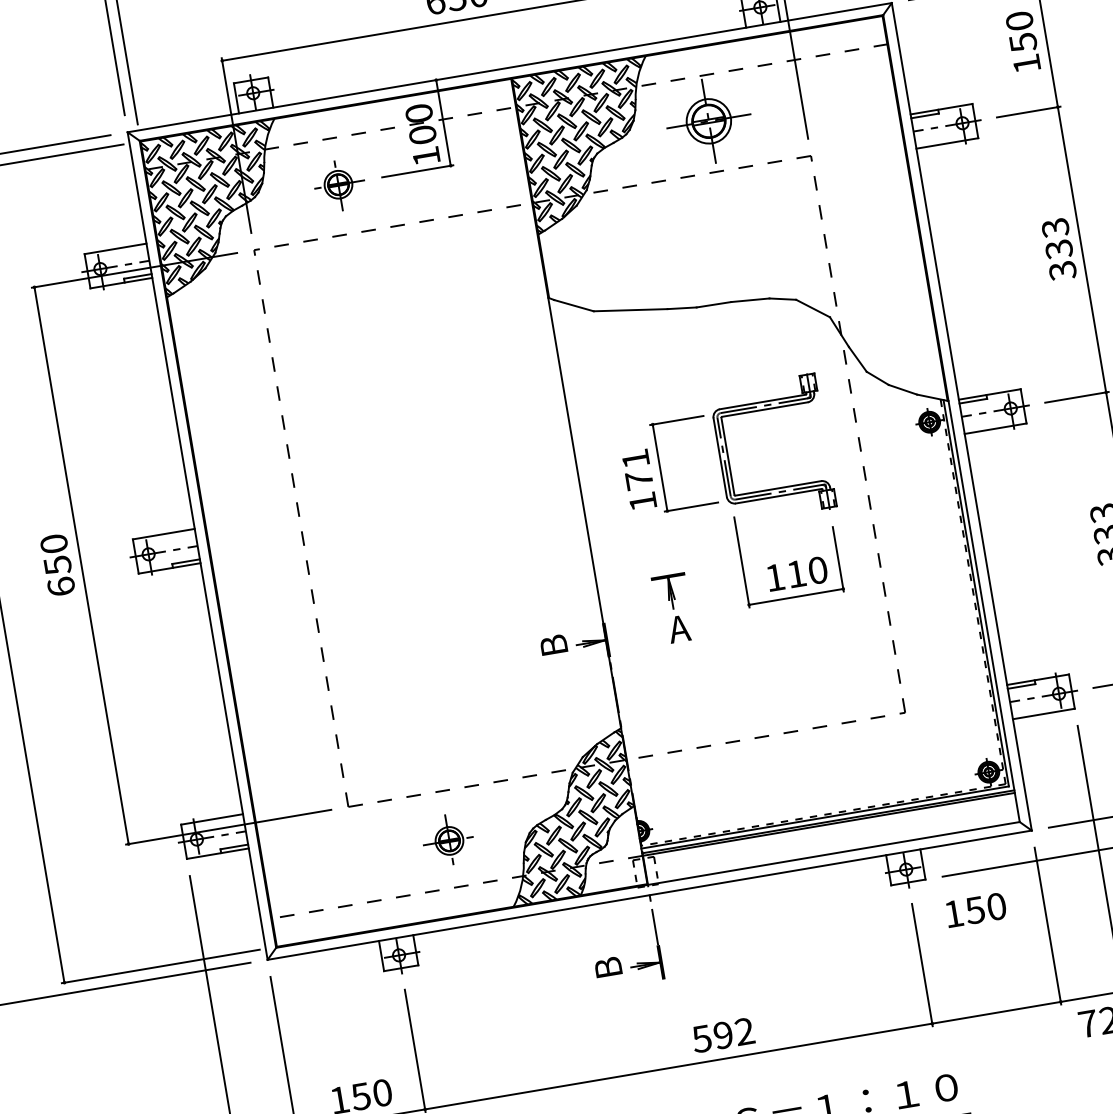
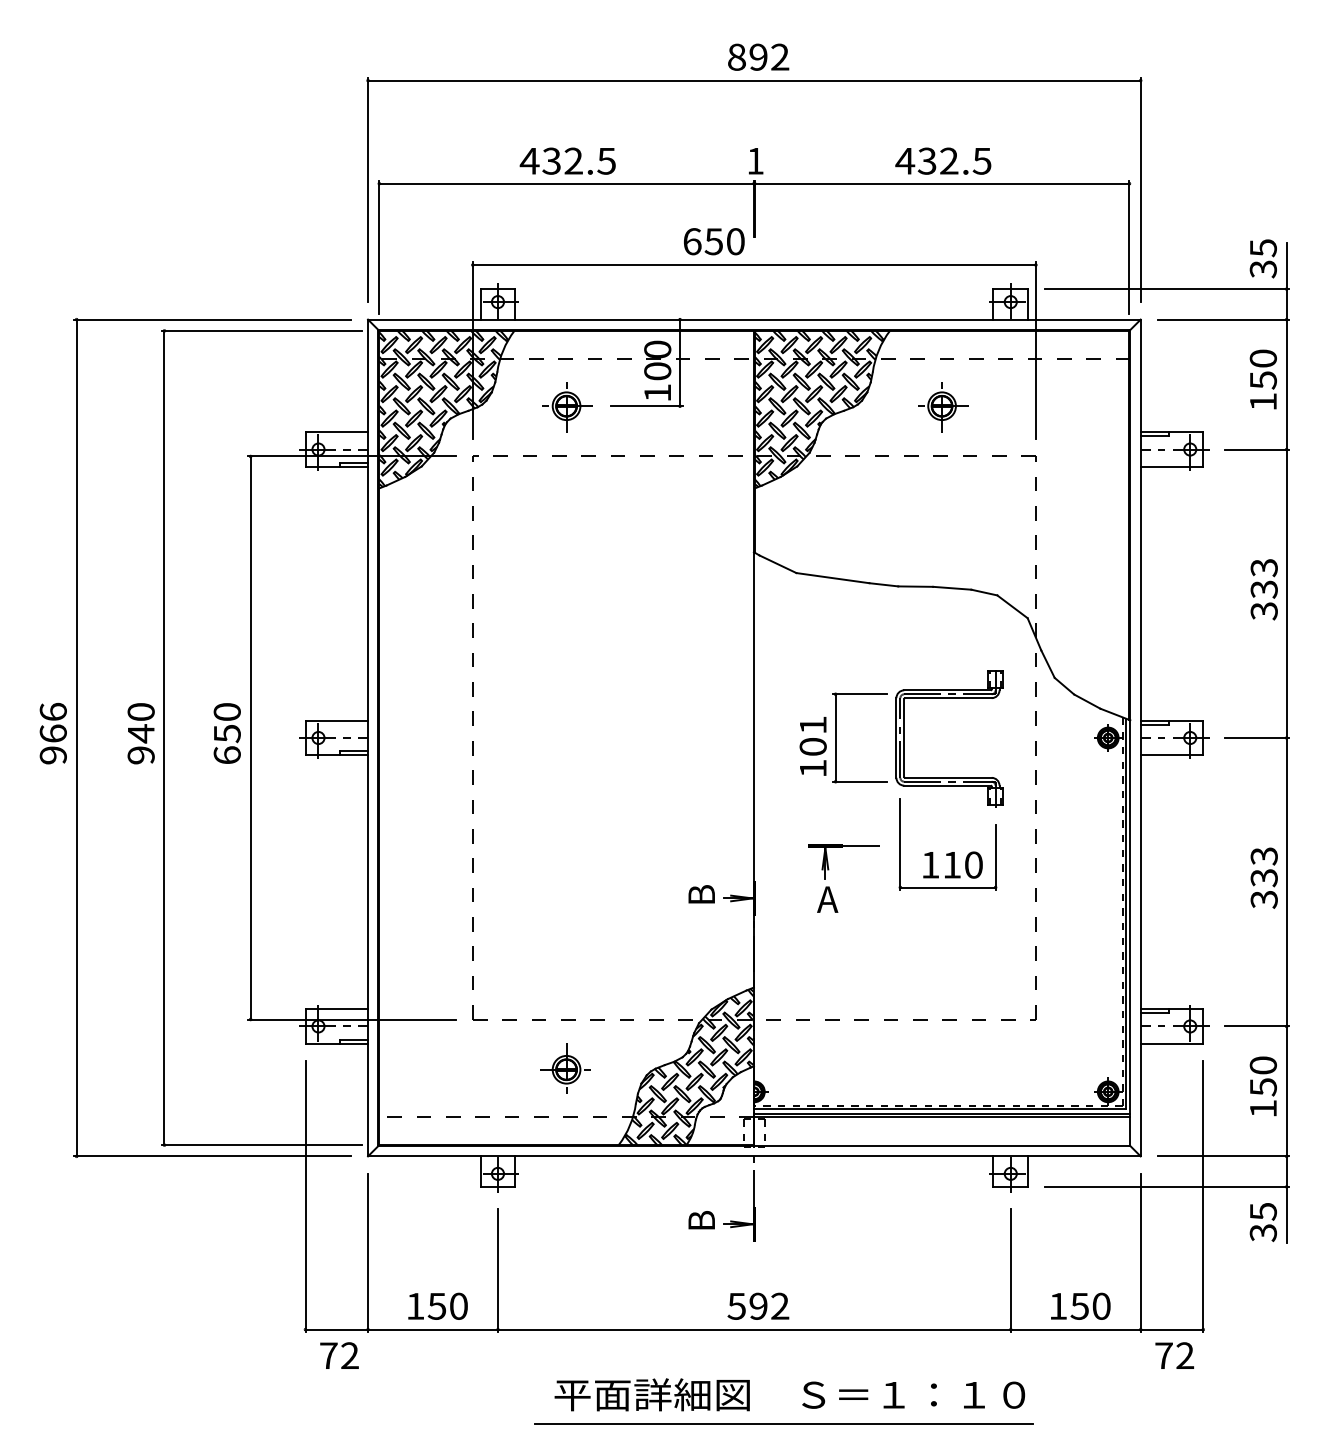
part: (711, 122) -> (943, 407), size x0.62
text: (638, 480) -> (812, 746), 171 -> 101
line: (702, 570) -> (860, 846), added
text: (975, 909) -> (1080, 1305), moved
text: (723, 1034) -> (758, 1305), moved

